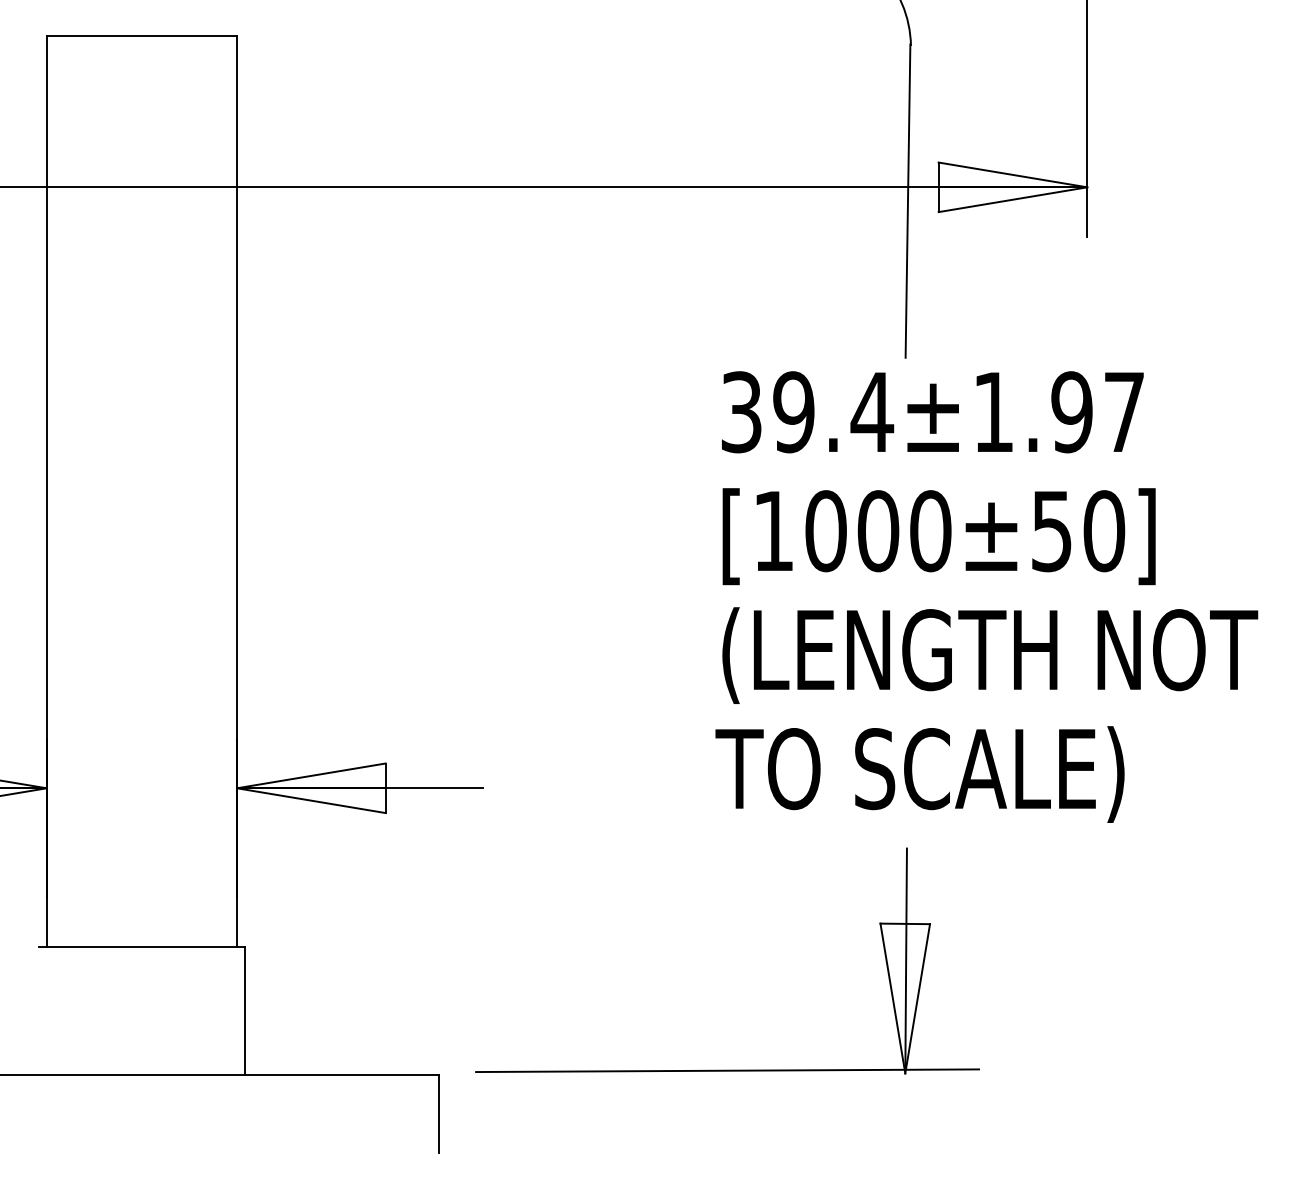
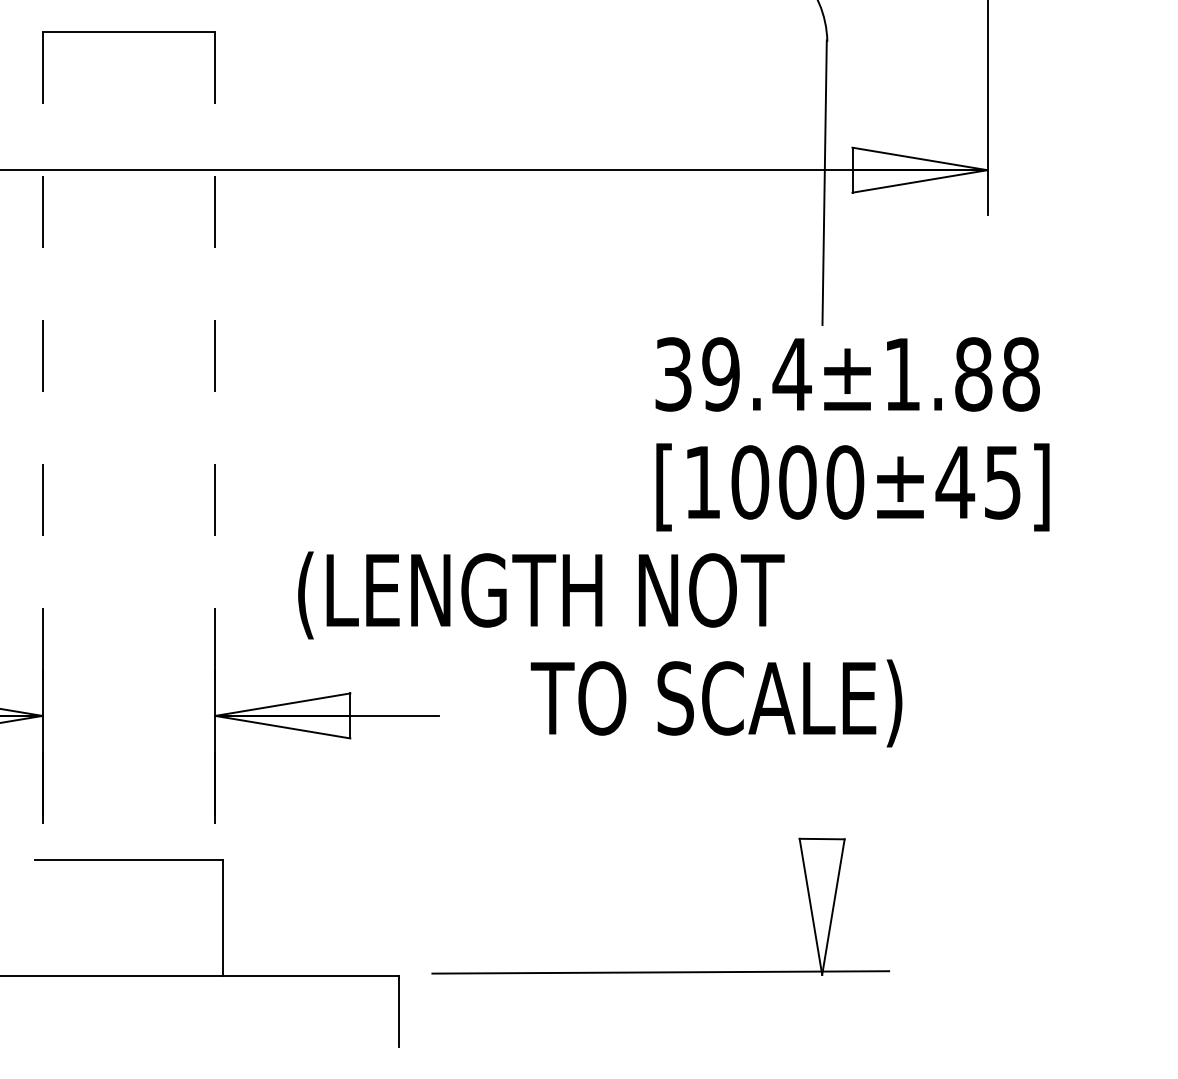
text: (1097, 412) -> (996, 374), 39.4±1.97 -> 39.4±1.88
line: (46, 491) -> (42, 446), solid -> dashed
line: (237, 491) -> (215, 446), solid -> dashed
text: (1077, 531) -> (978, 482), [1000±50] -> [1000±45]
text: (990, 655) -> (541, 595), moved
text: (919, 774) -> (716, 703), moved
line: (905, 958) -> (822, 870), removed

